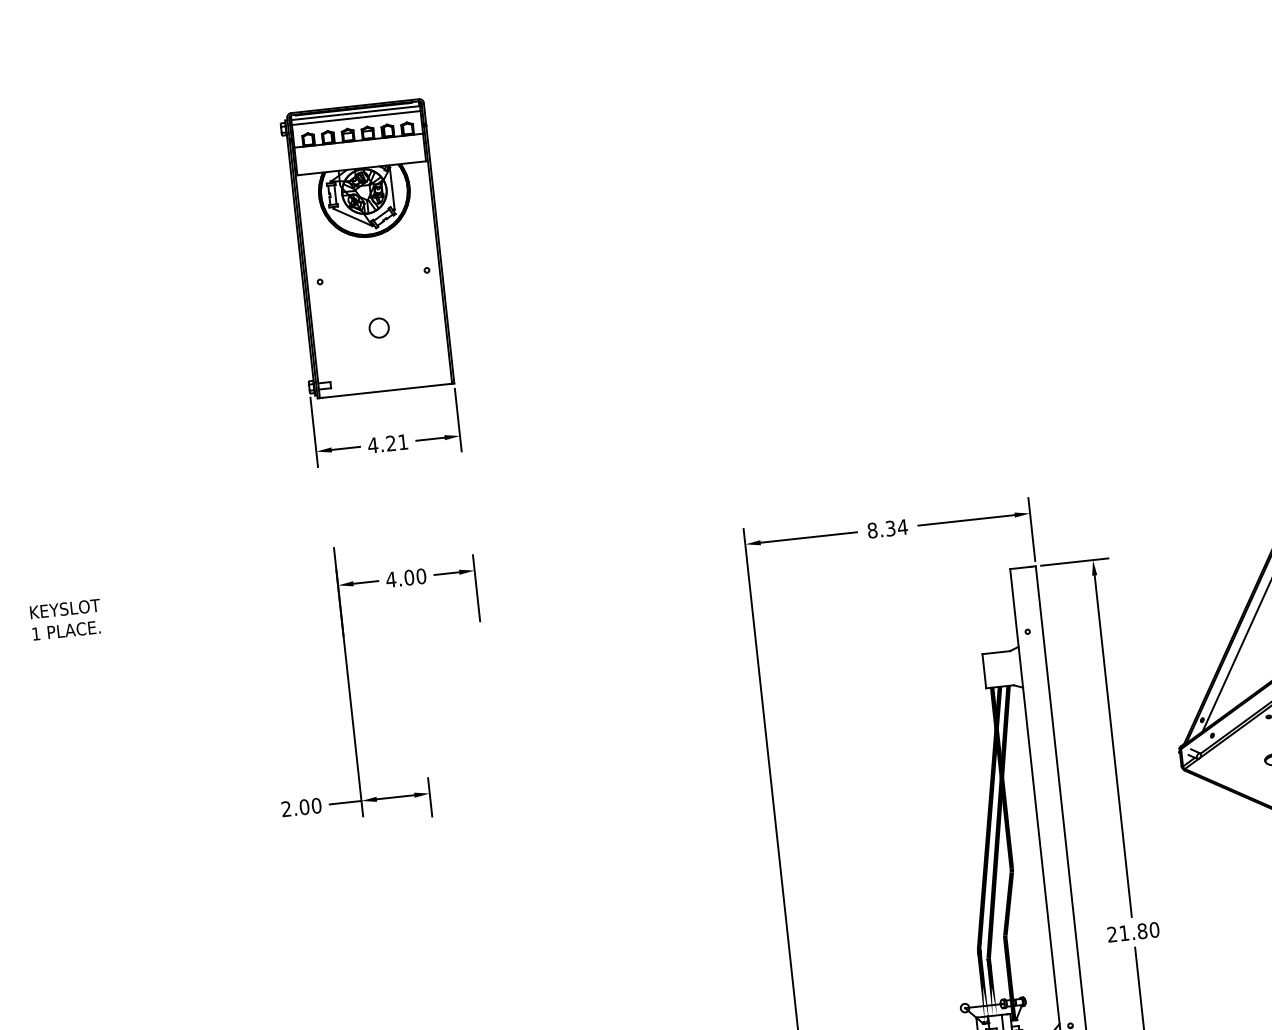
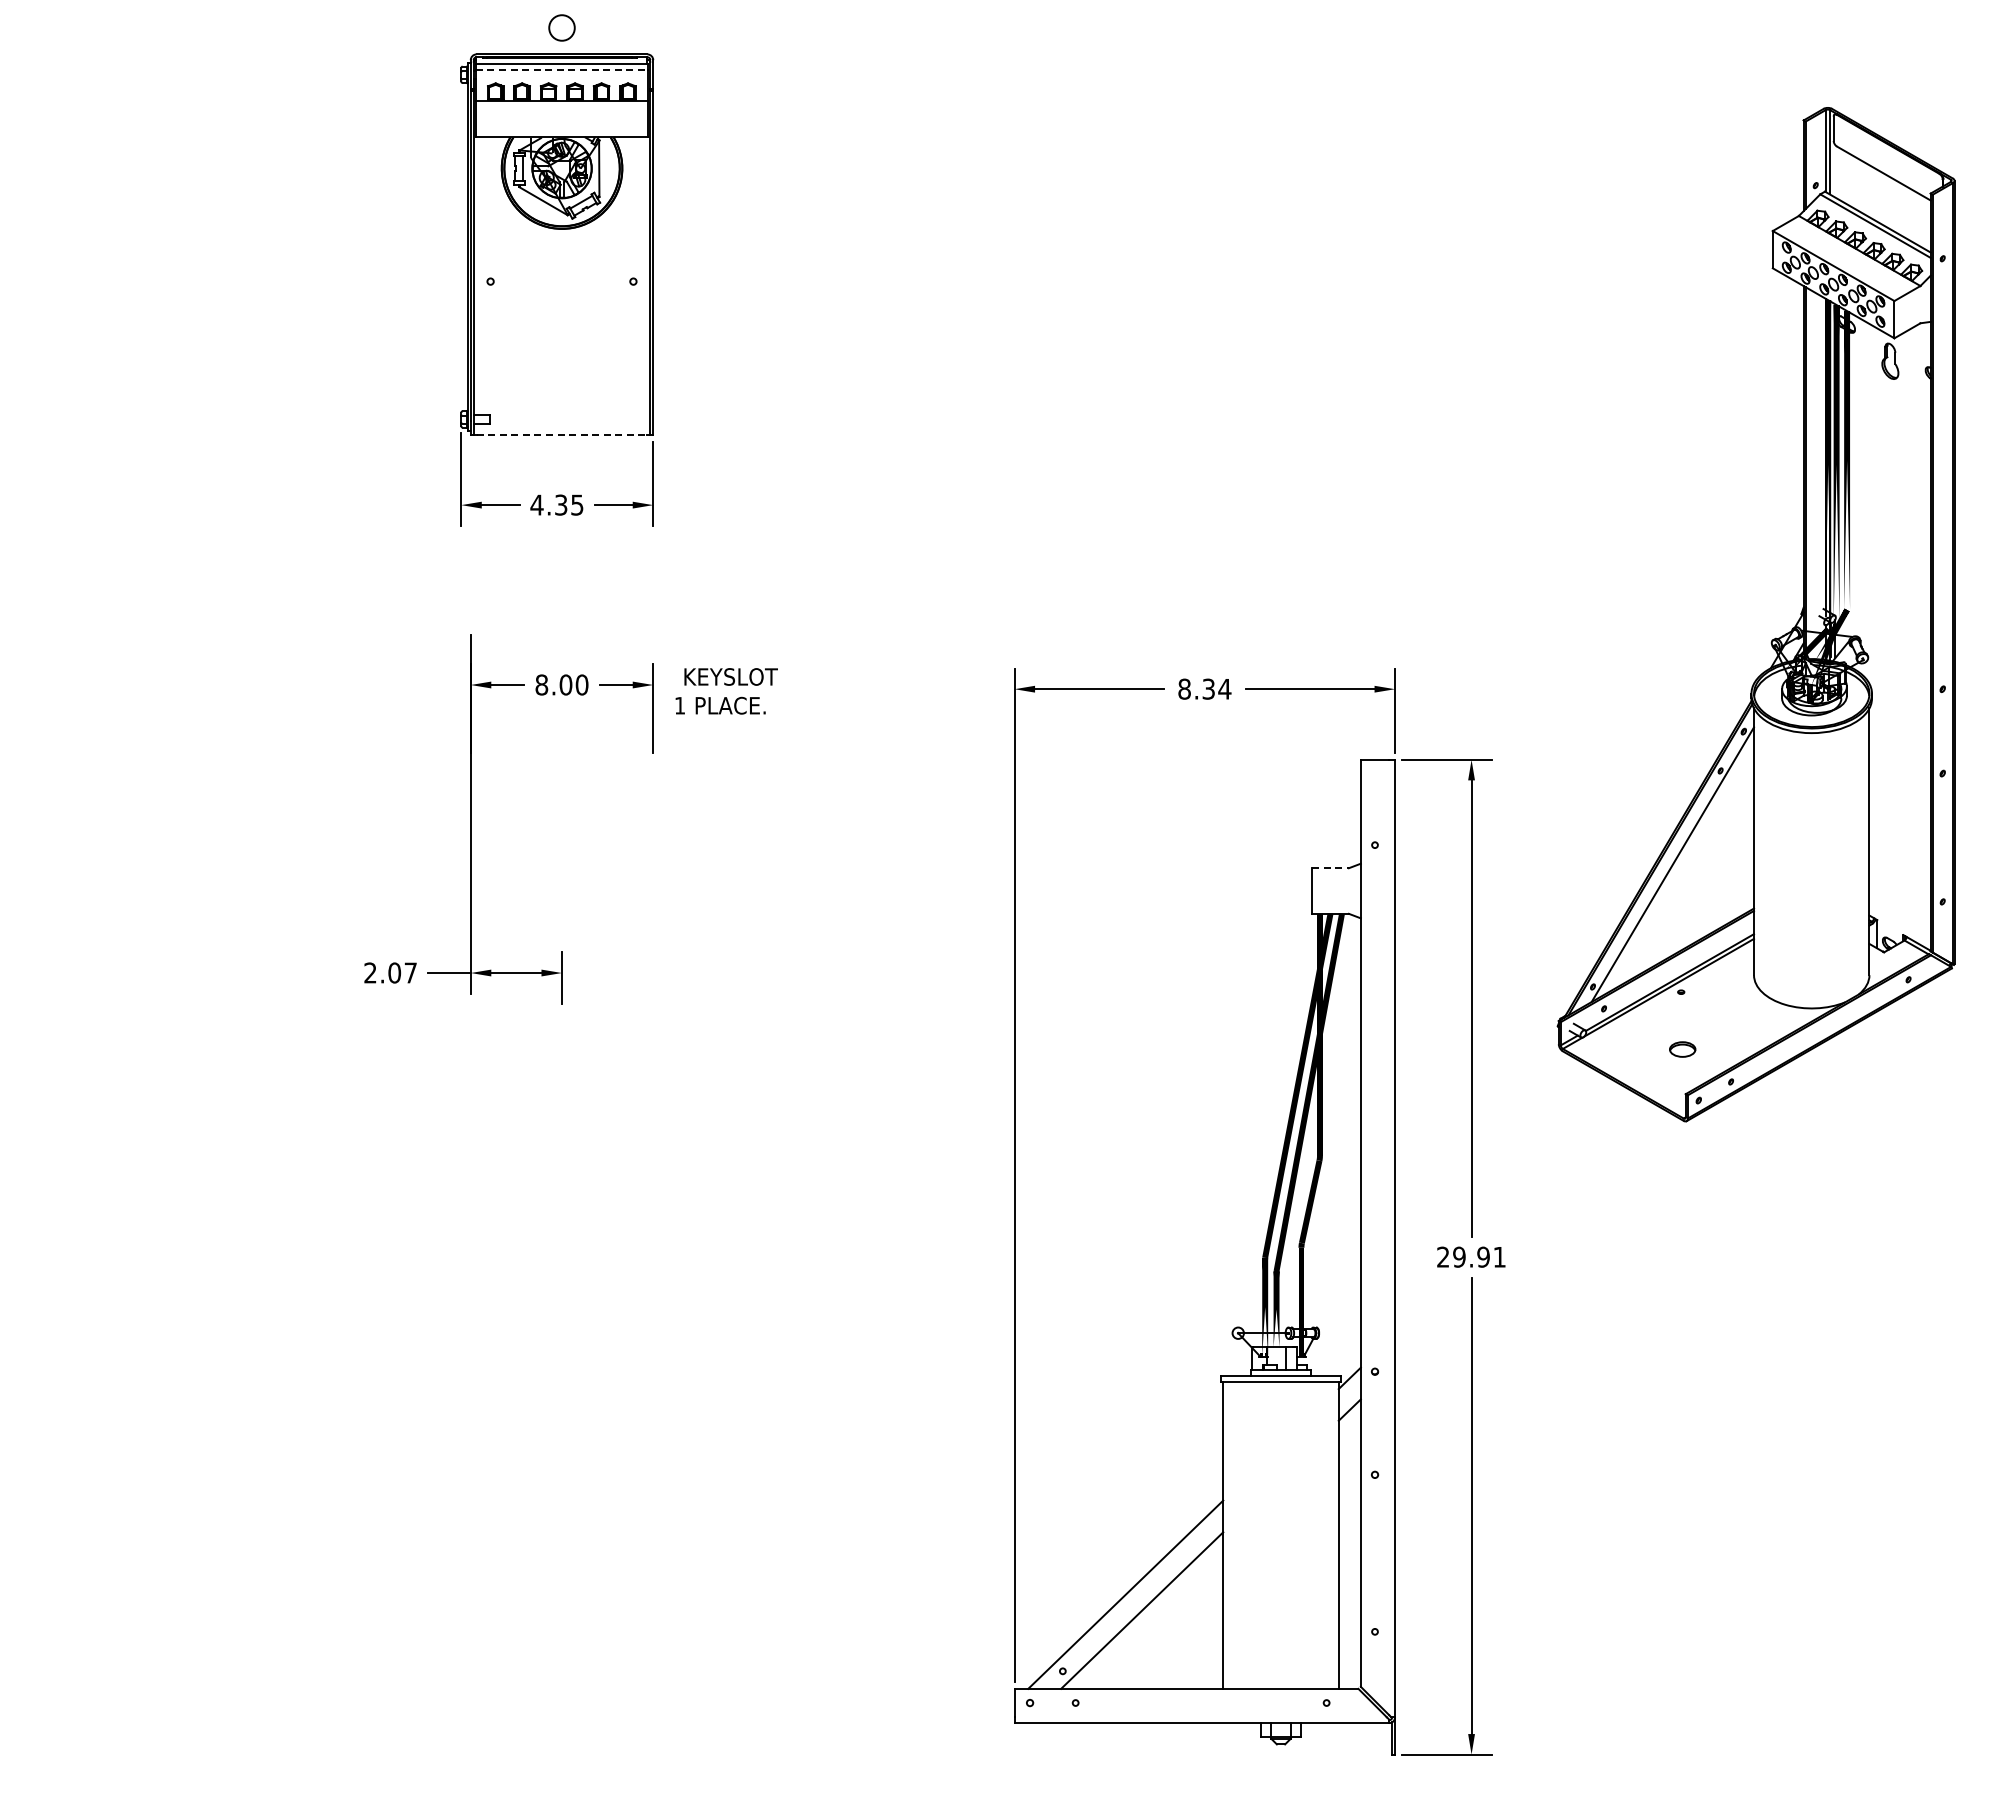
line: (356, 118) -> (561, 70), solid -> dashed
circle: (378, 327) -> (561, 27), moved
line: (386, 390) -> (562, 434), solid -> dashed
text: (397, 442) -> (569, 504), 4.21 -> 4.35
text: (390, 579) -> (541, 684), 4.00 -> 8.00
text: (64, 608) -> (730, 676), moved
text: (66, 630) -> (720, 705), moved
line: (997, 652) -> (1331, 868), solid -> dashed
text: (316, 805) -> (410, 972), 2.00 -> 2.07
text: (1139, 931) -> (1479, 1256), 21.80 -> 29.91

